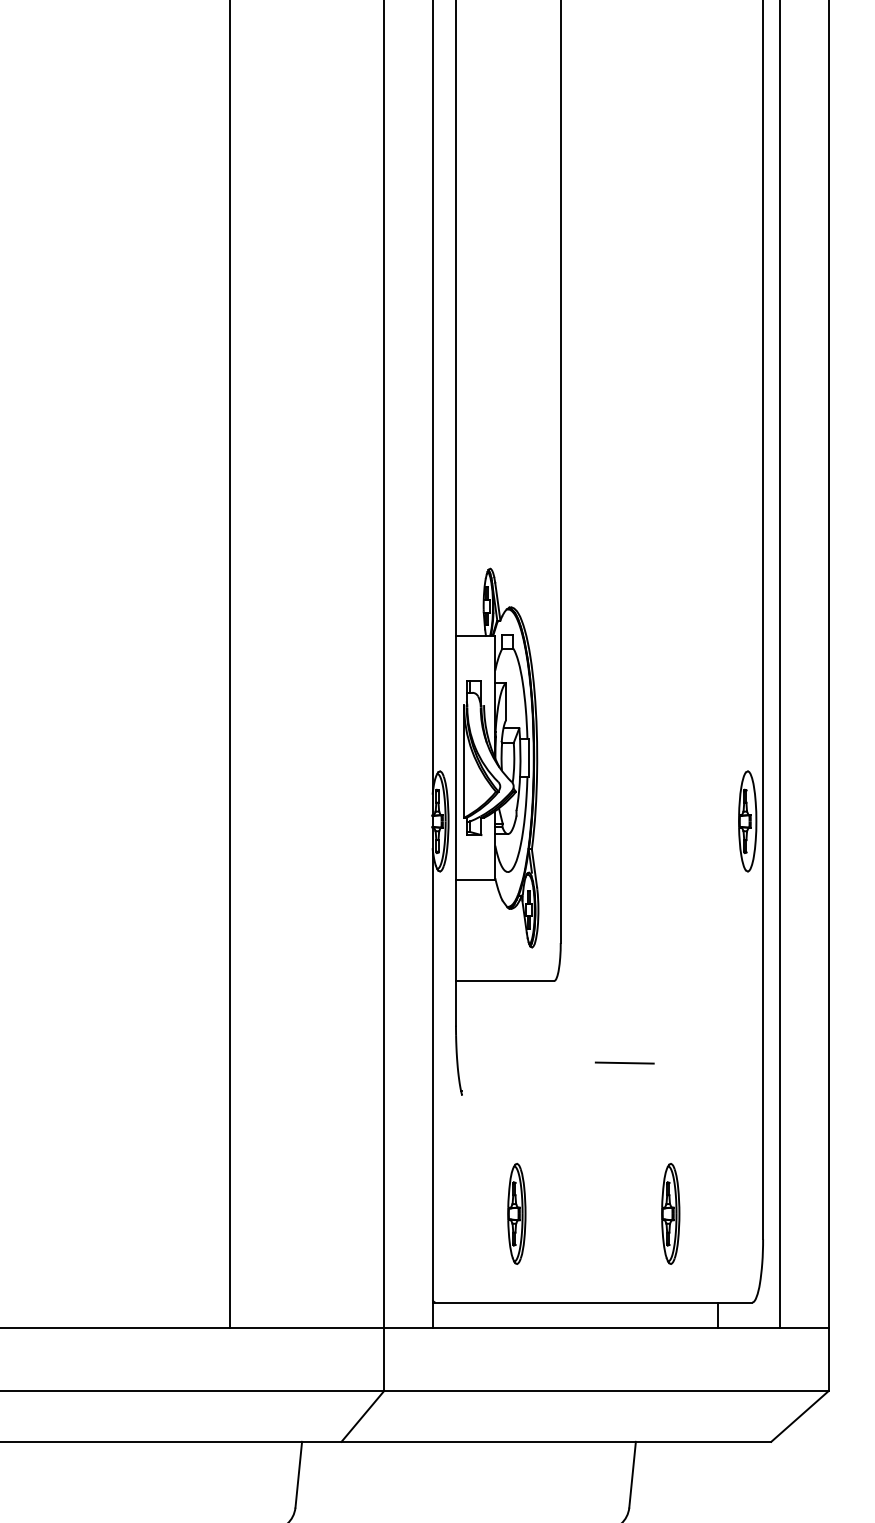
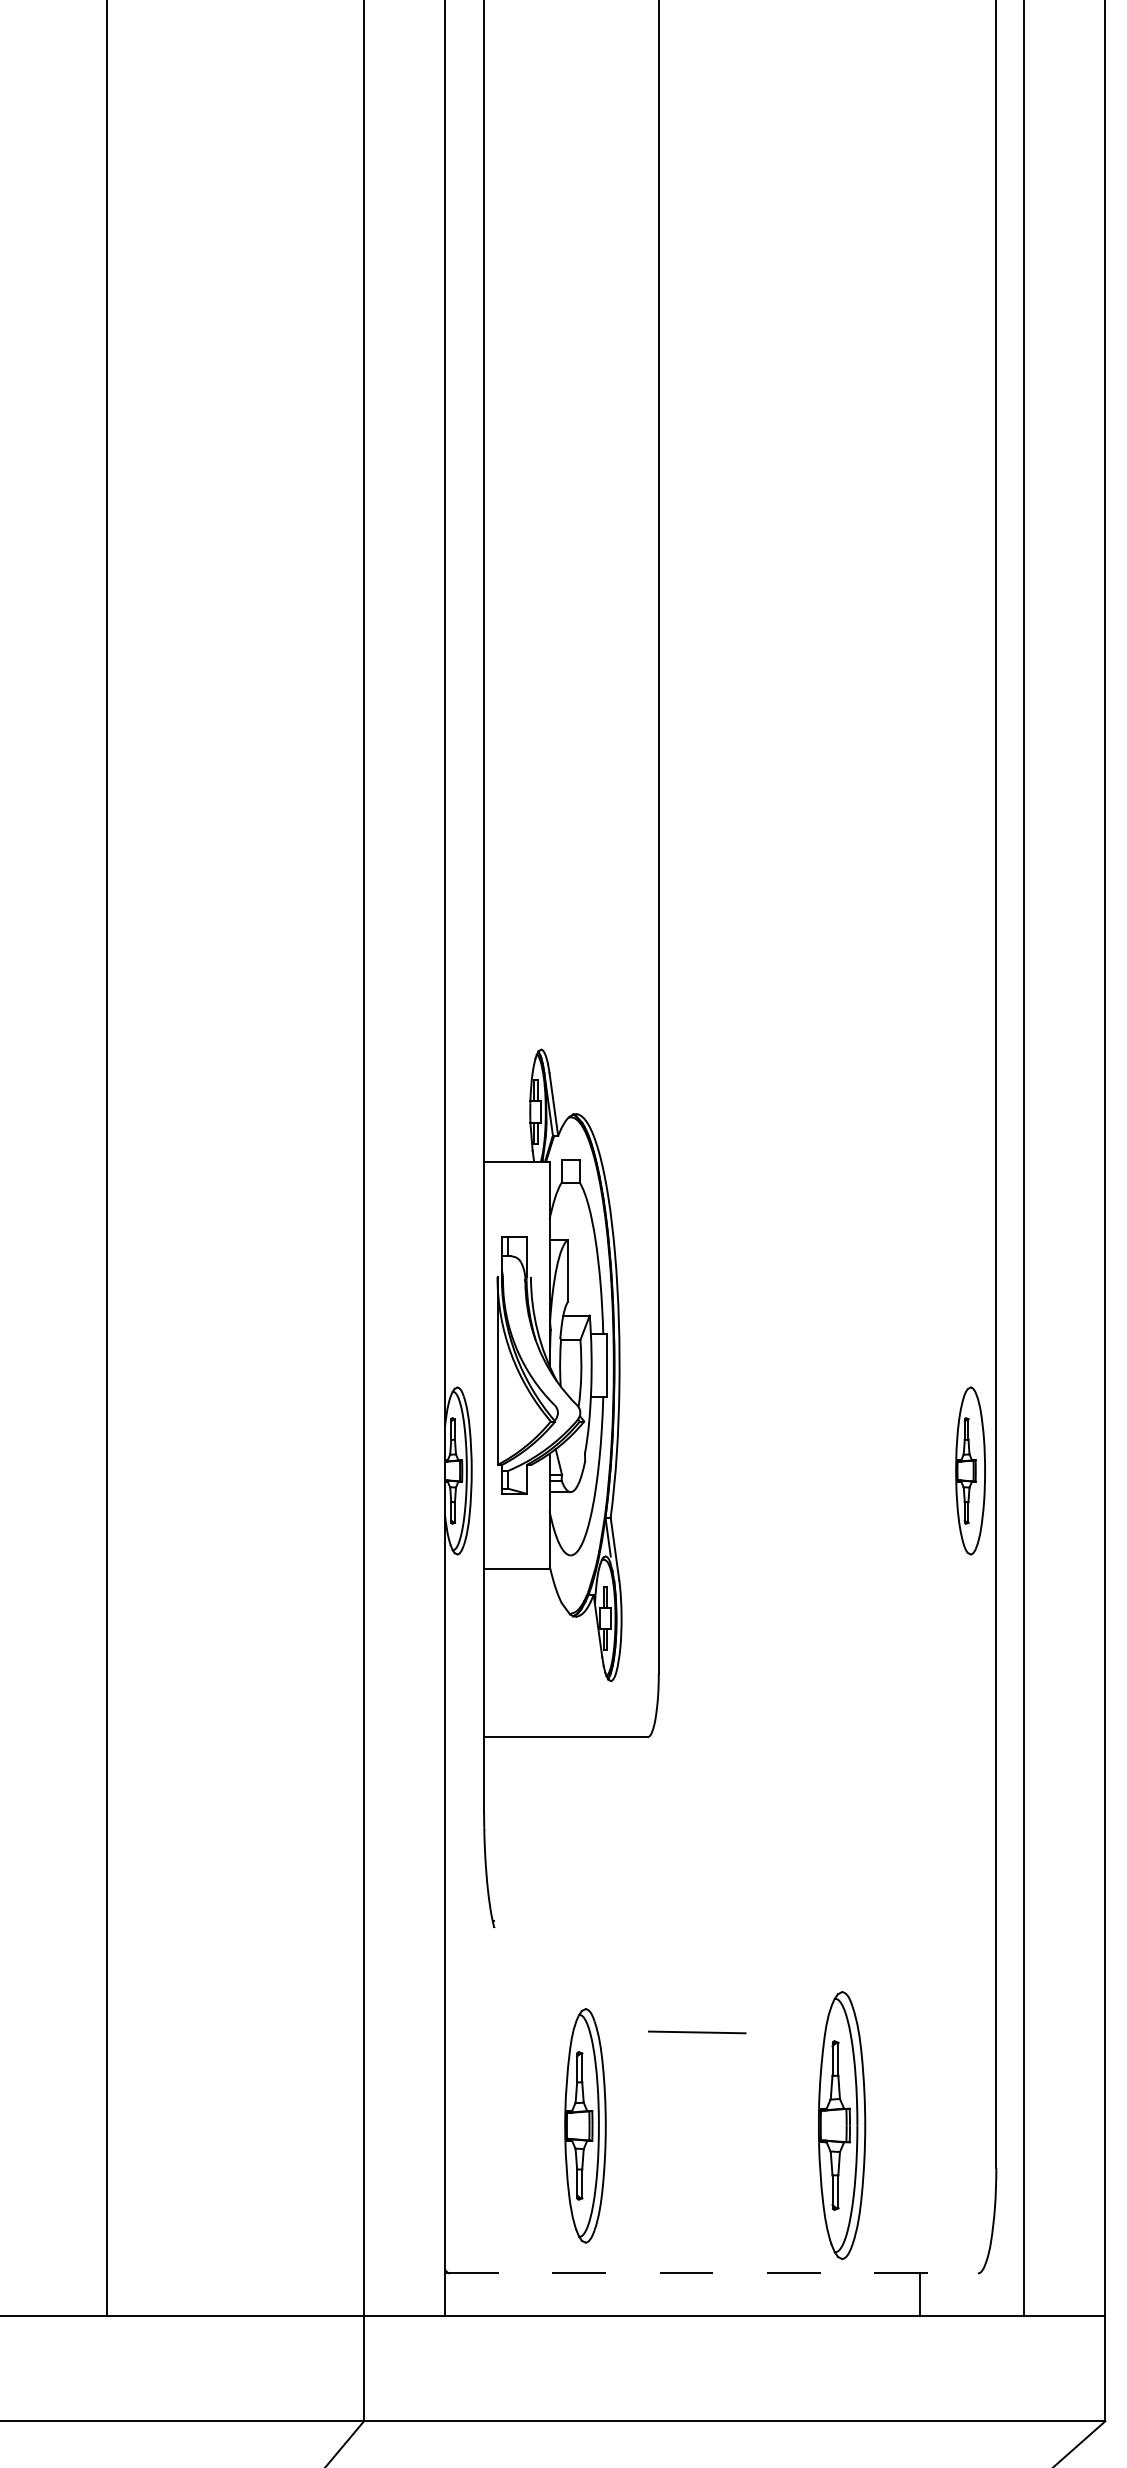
line: (624, 1062) -> (696, 2031), moved
part: (516, 1213) -> (585, 2124), size x1.4
part: (670, 1213) -> (841, 2124), size x1.6
line: (592, 1302) -> (711, 2273), solid -> dashed

